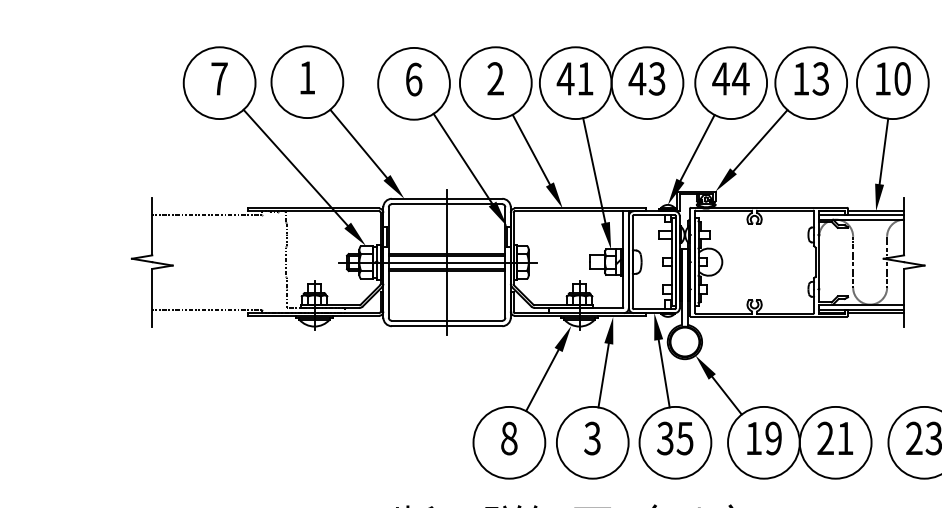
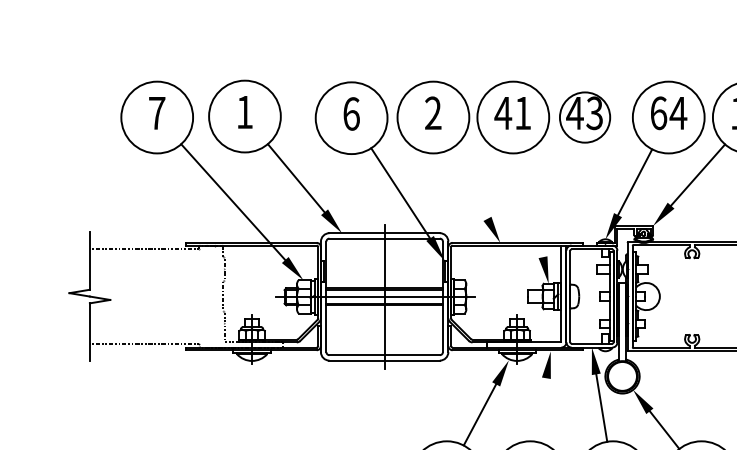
text: (720, 78) -> (658, 112), 44 -> 64
circle: (647, 83) -> (585, 117), size x0.7
line: (530, 149) -> (468, 183), removed
line: (594, 170) -> (532, 204), removed
line: (603, 375) -> (541, 409), removed

